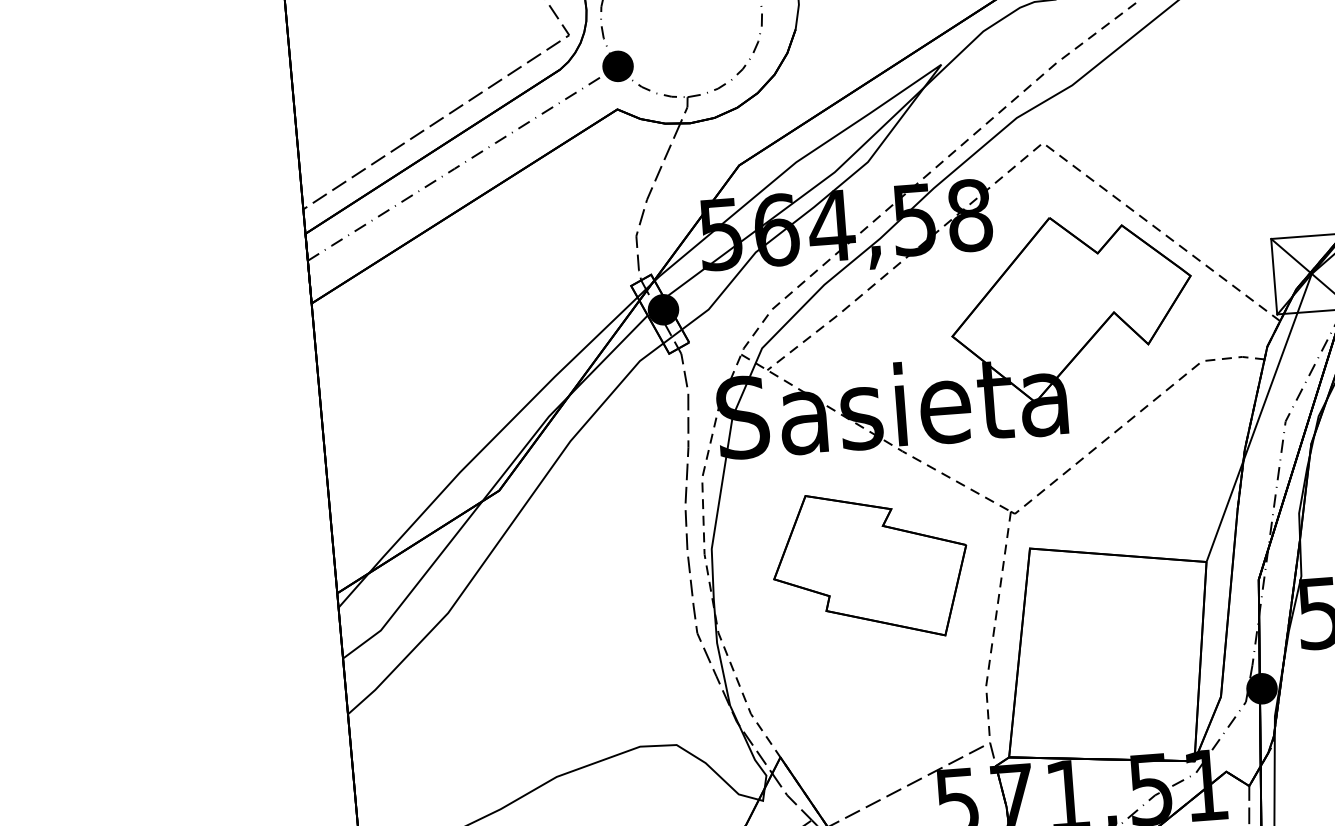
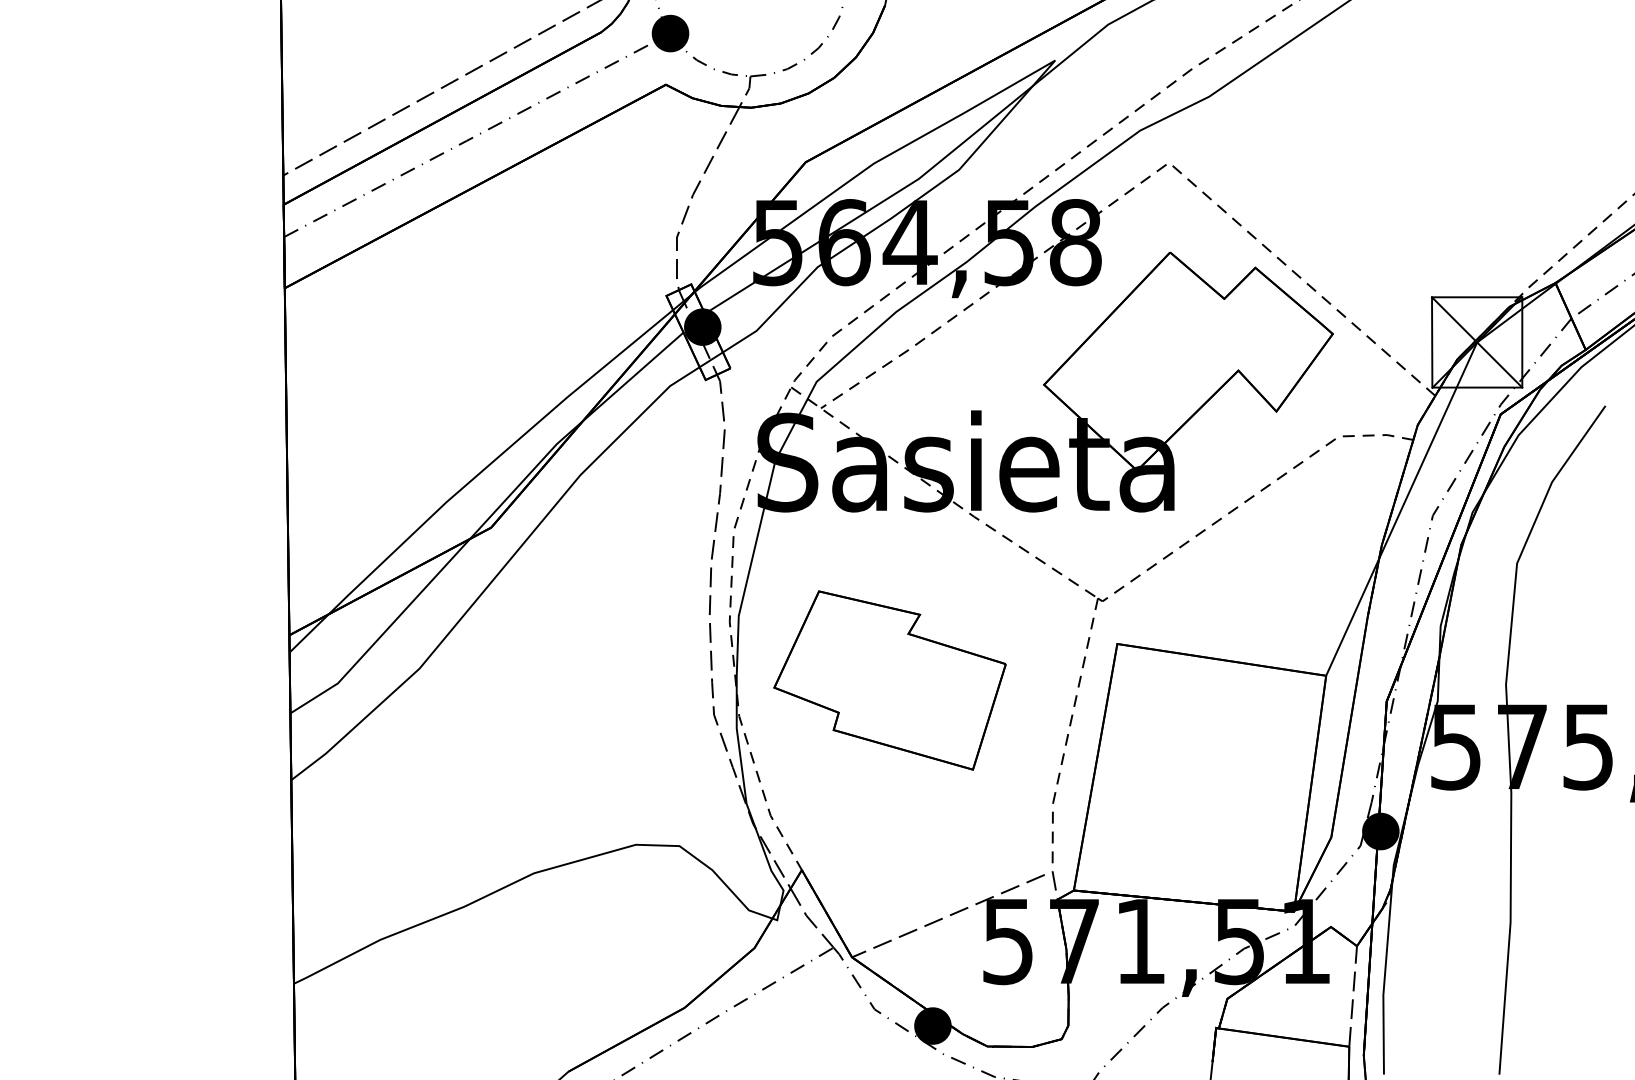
part: (870, 566) -> (889, 680), moved

